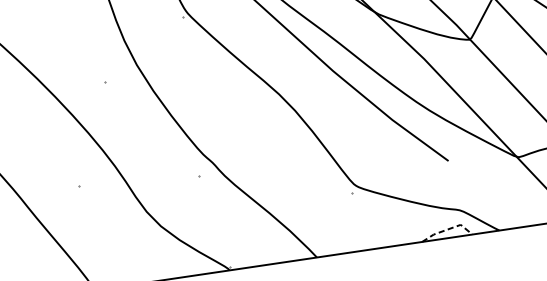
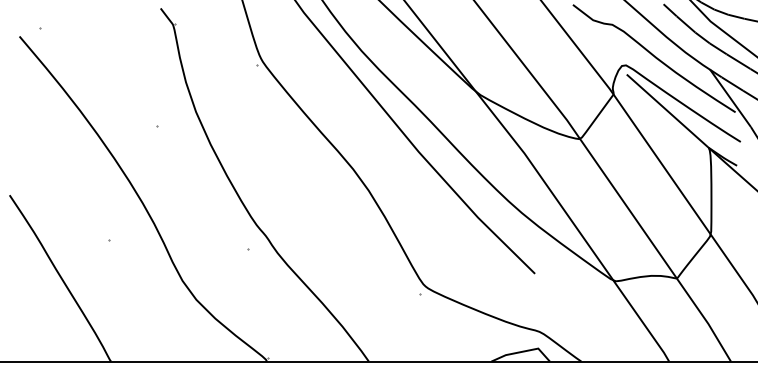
line: (448, 229) -> (523, 351), dashed -> solid

